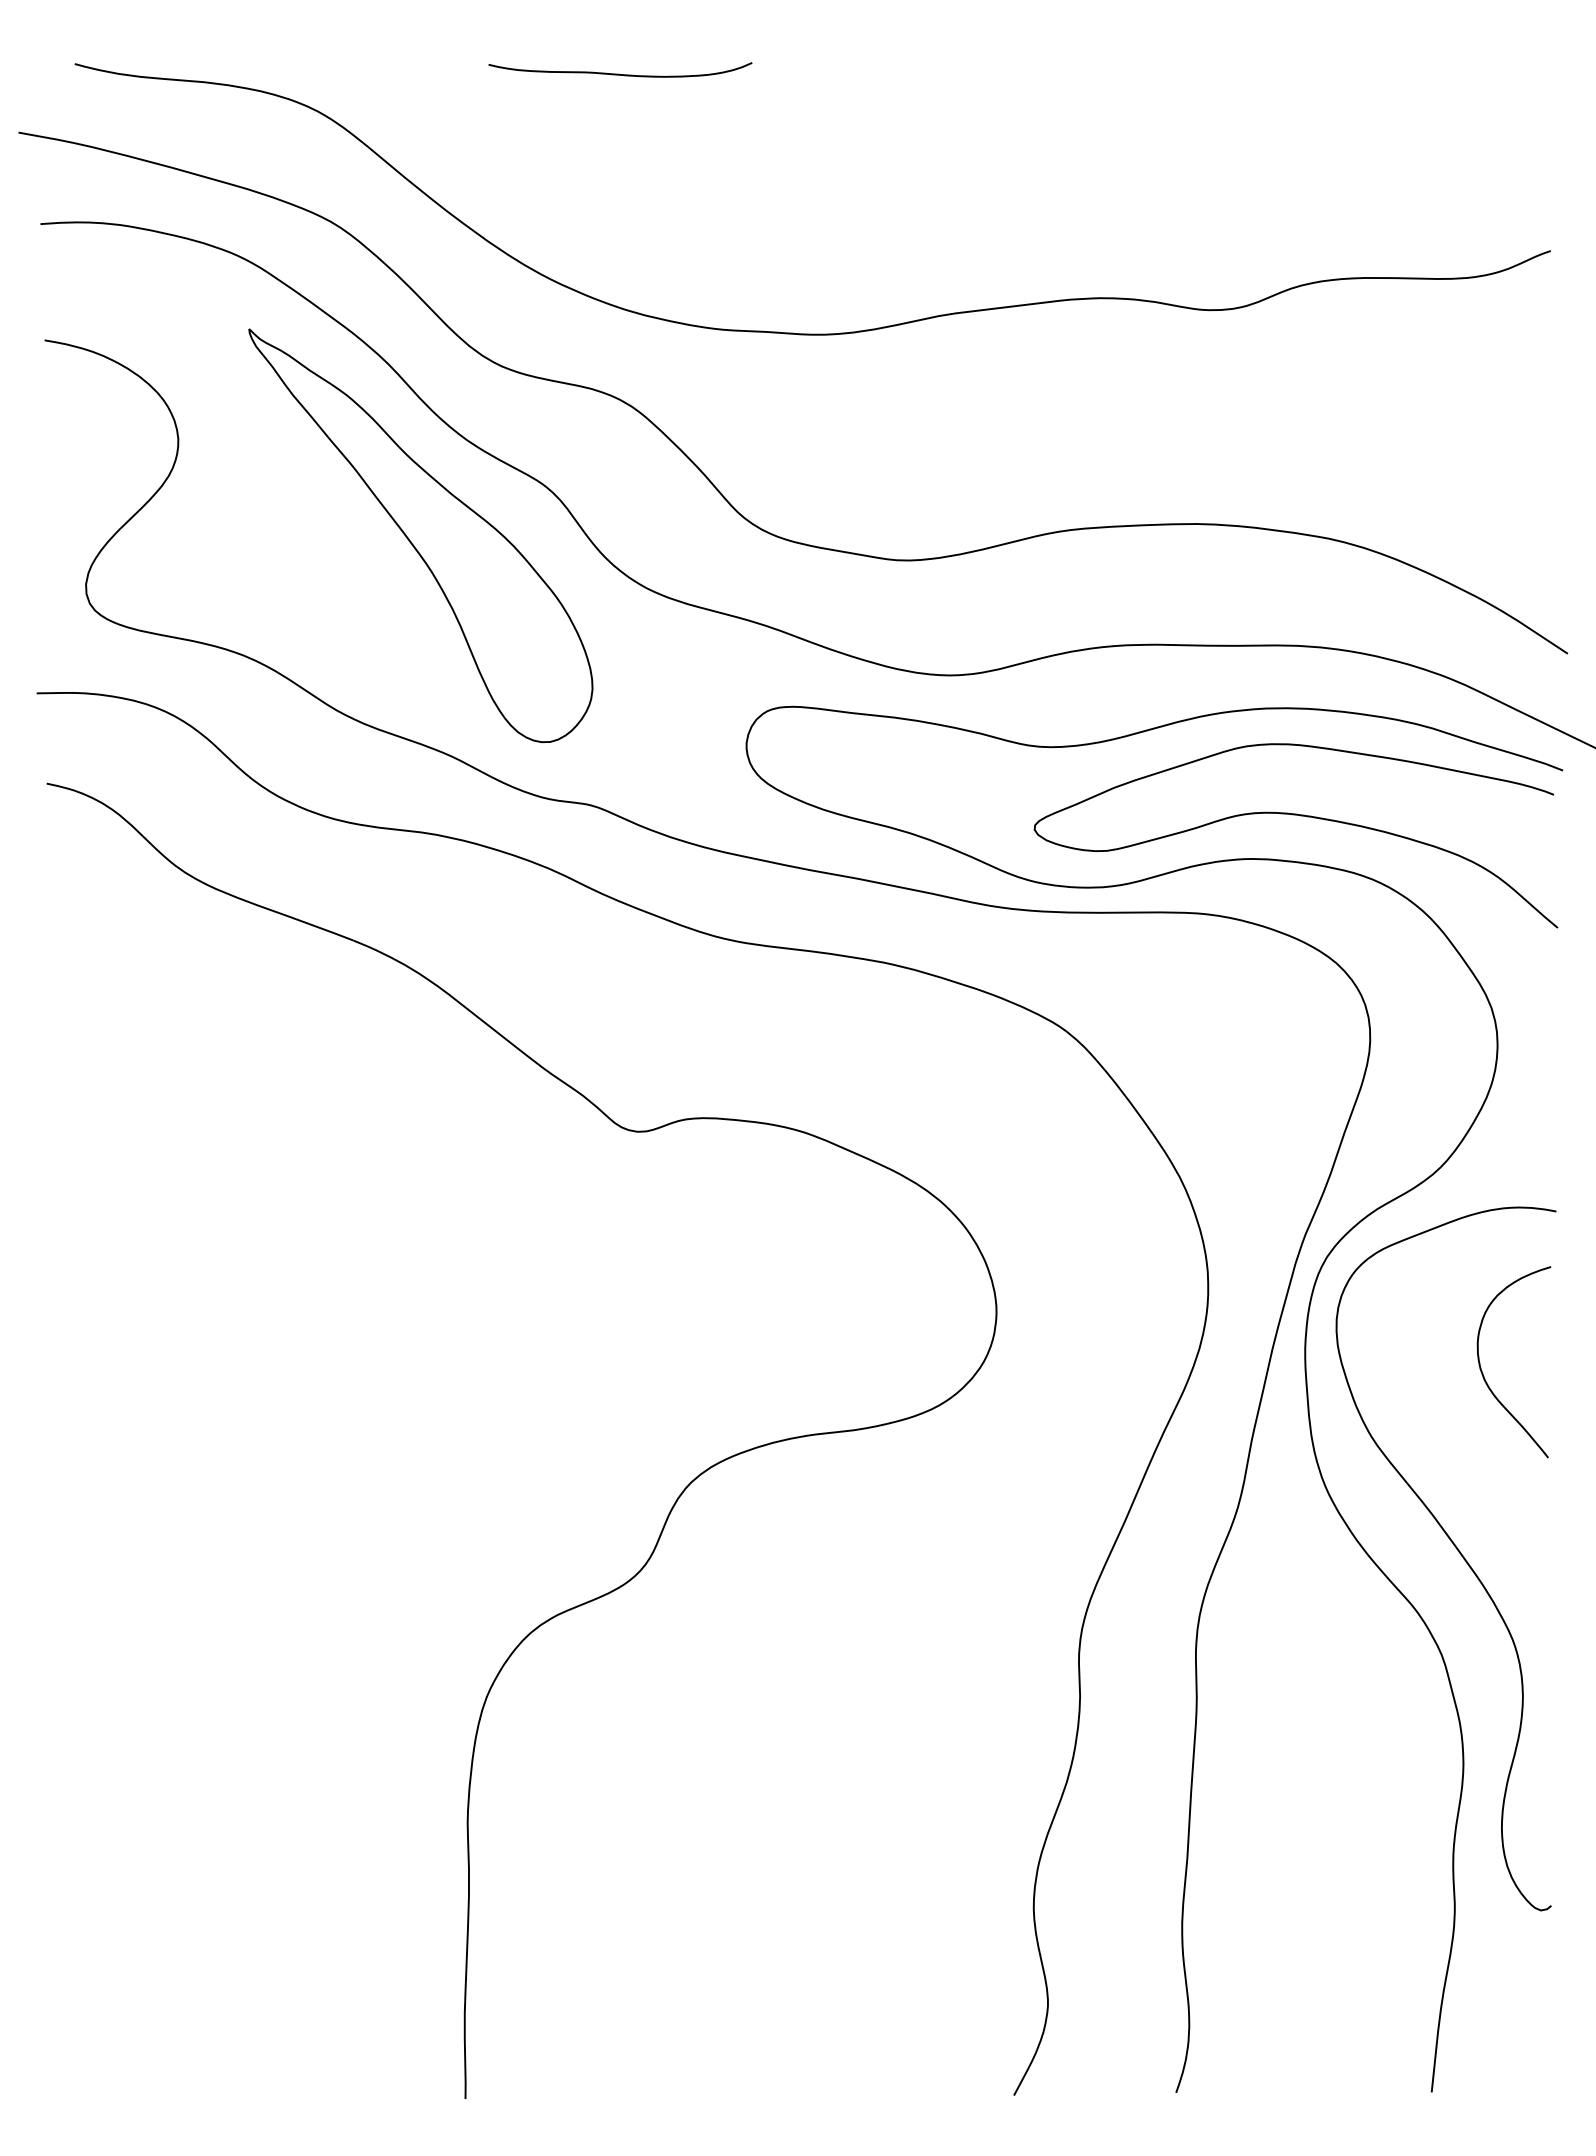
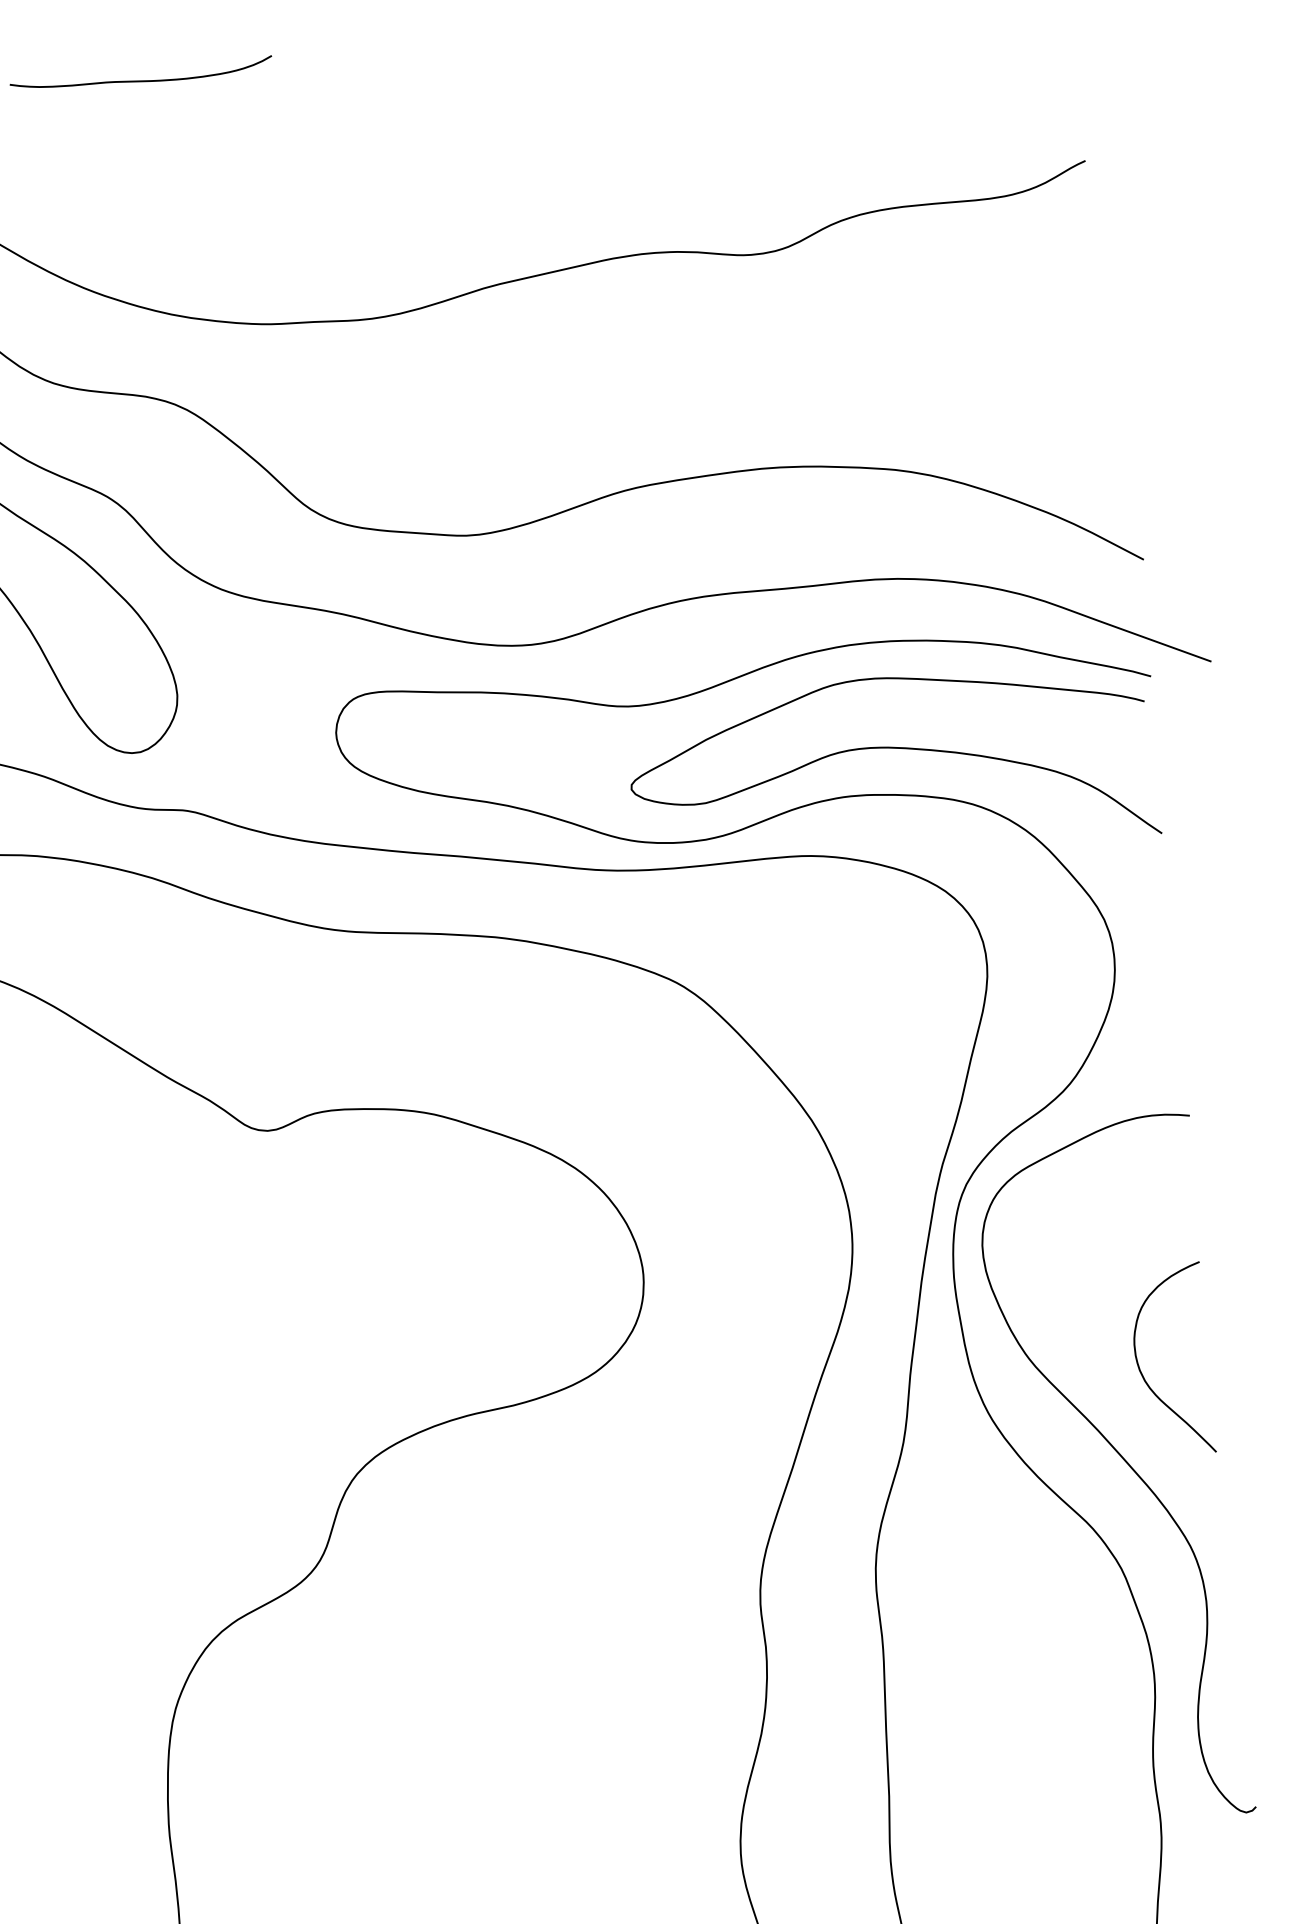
curve: (1483, 1373) -> (1143, 1374), moved

